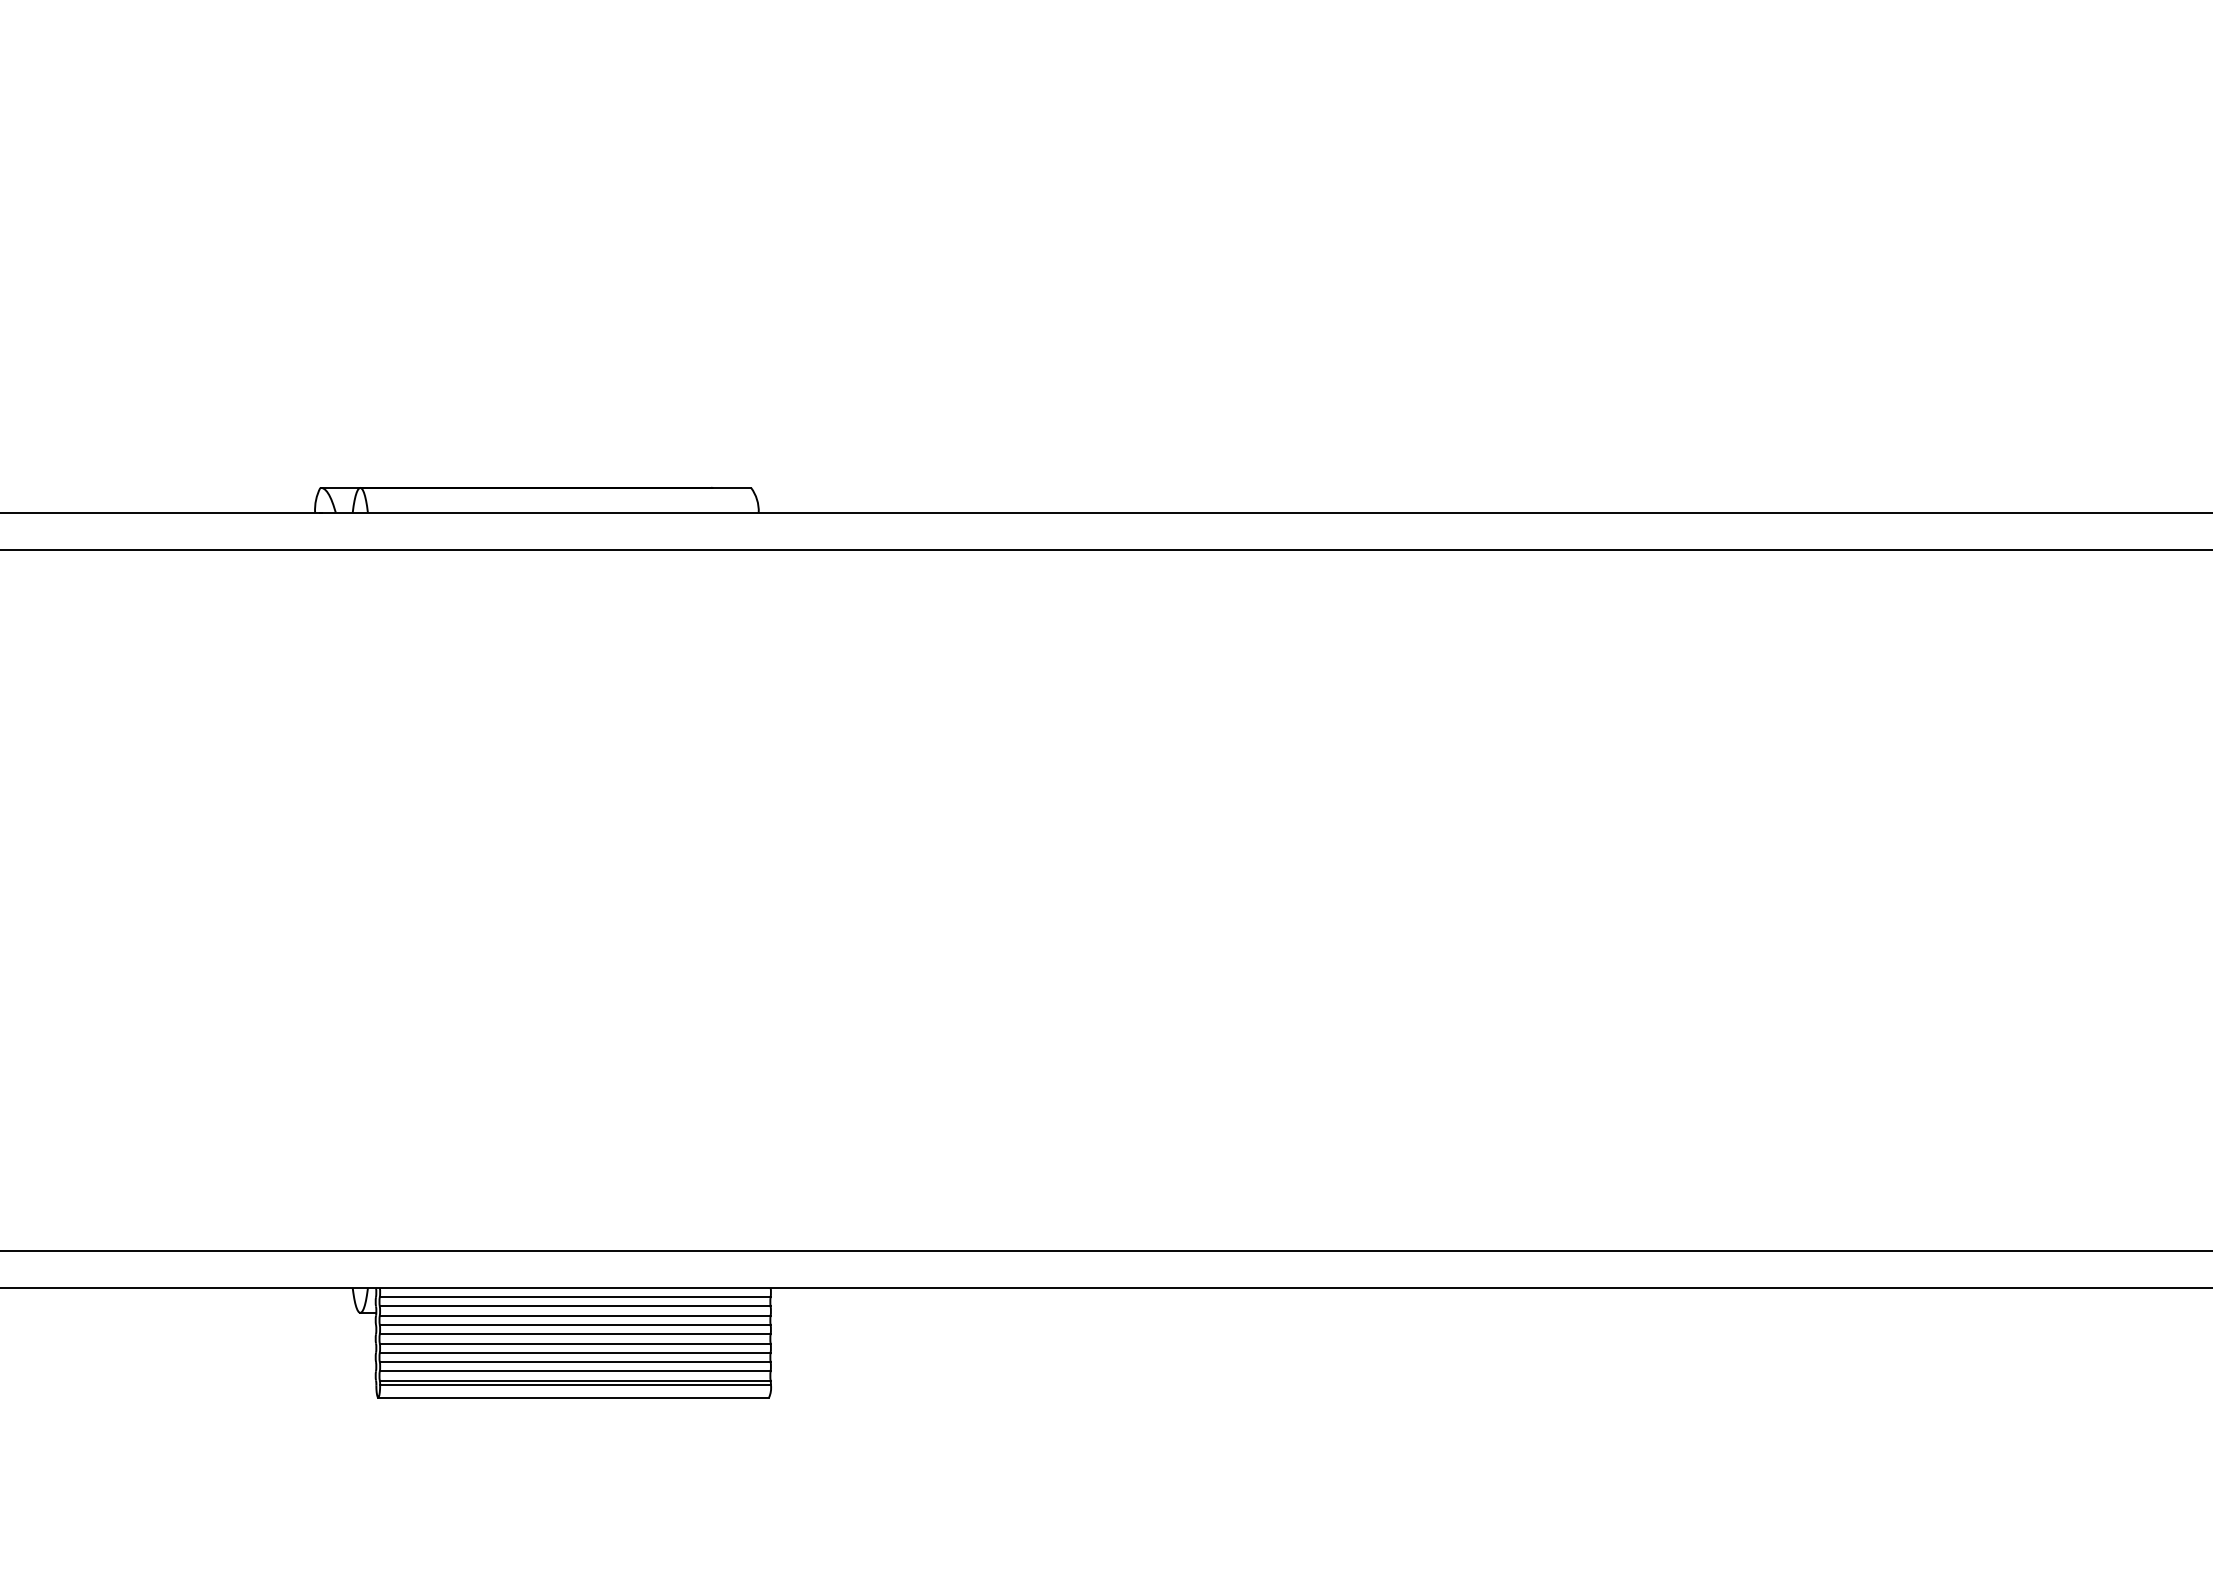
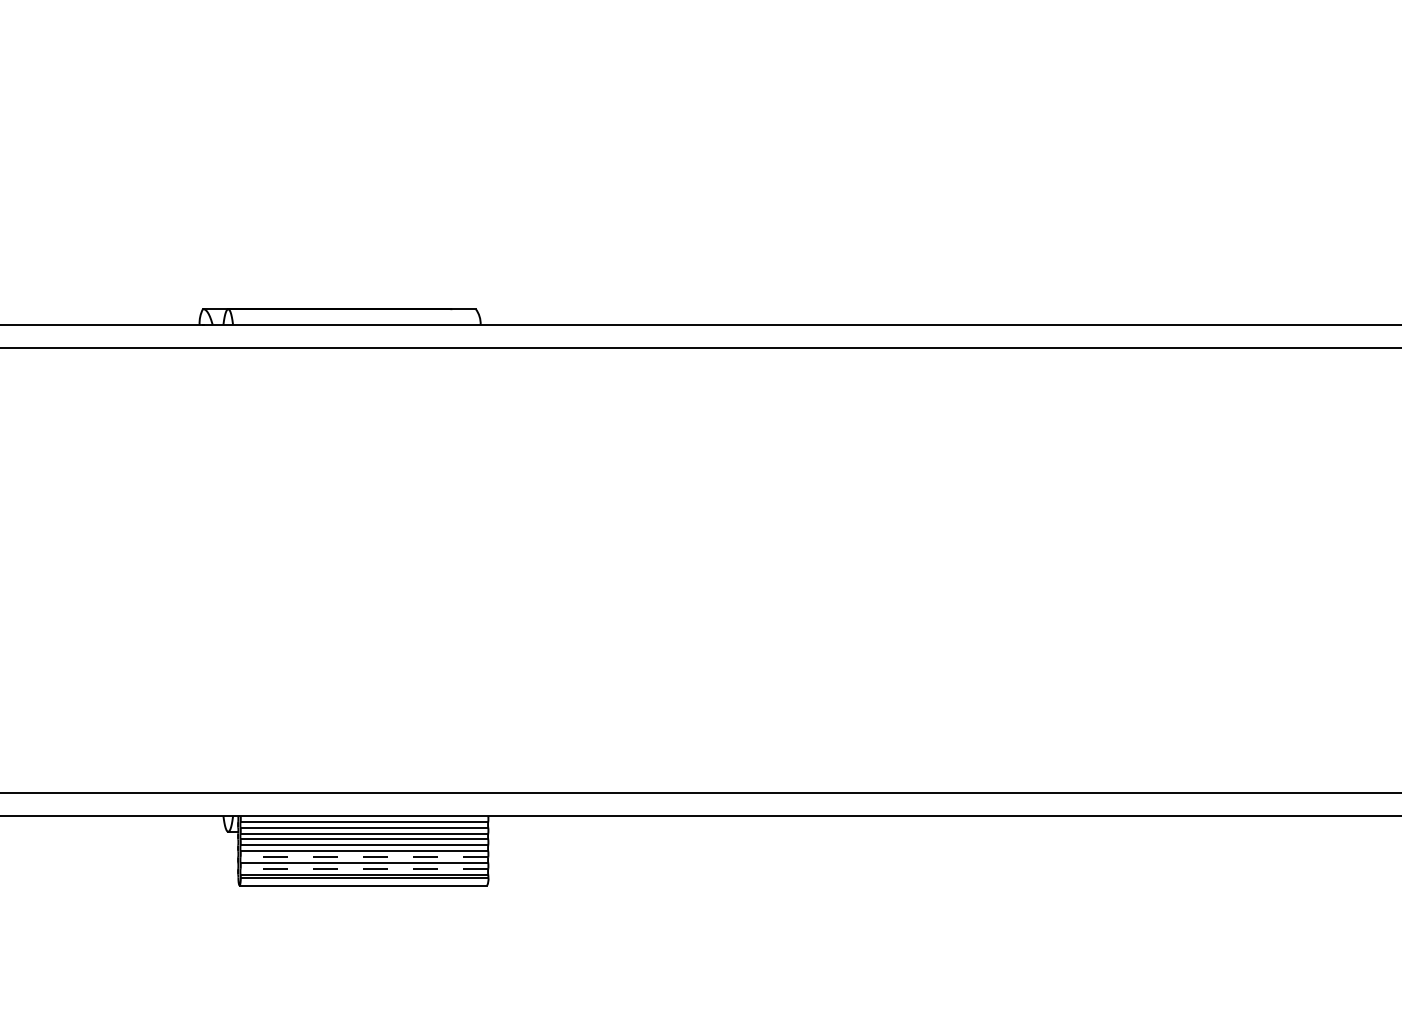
line: (575, 1353) -> (364, 857), solid -> dashed
line: (575, 1370) -> (364, 868), solid -> dashed

